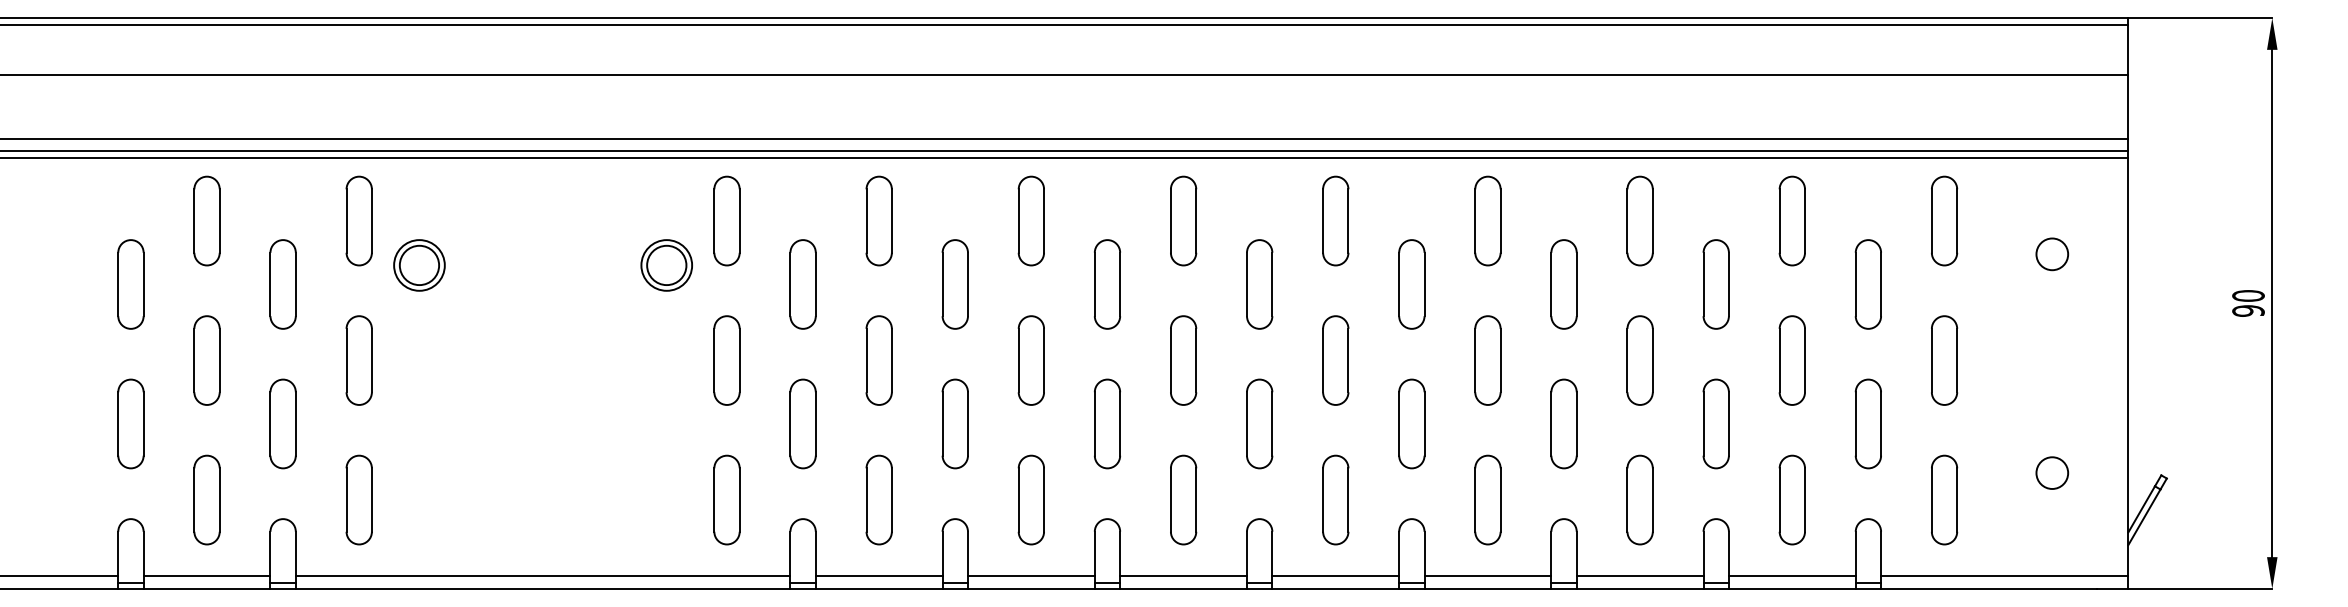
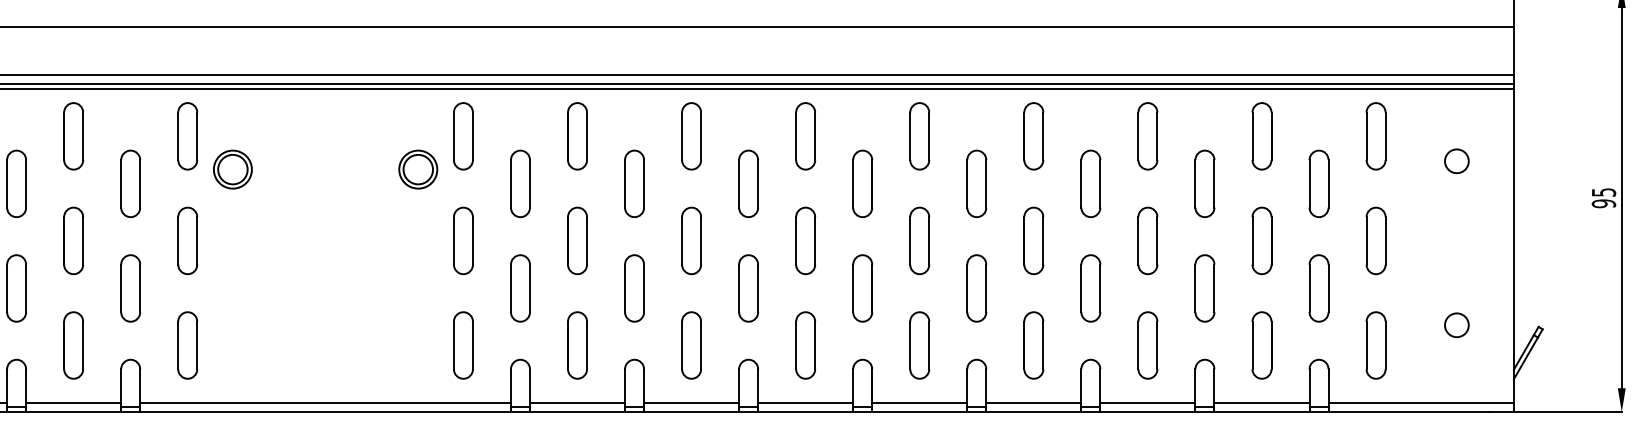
text: (2248, 295) -> (1603, 192), 90 -> 95

